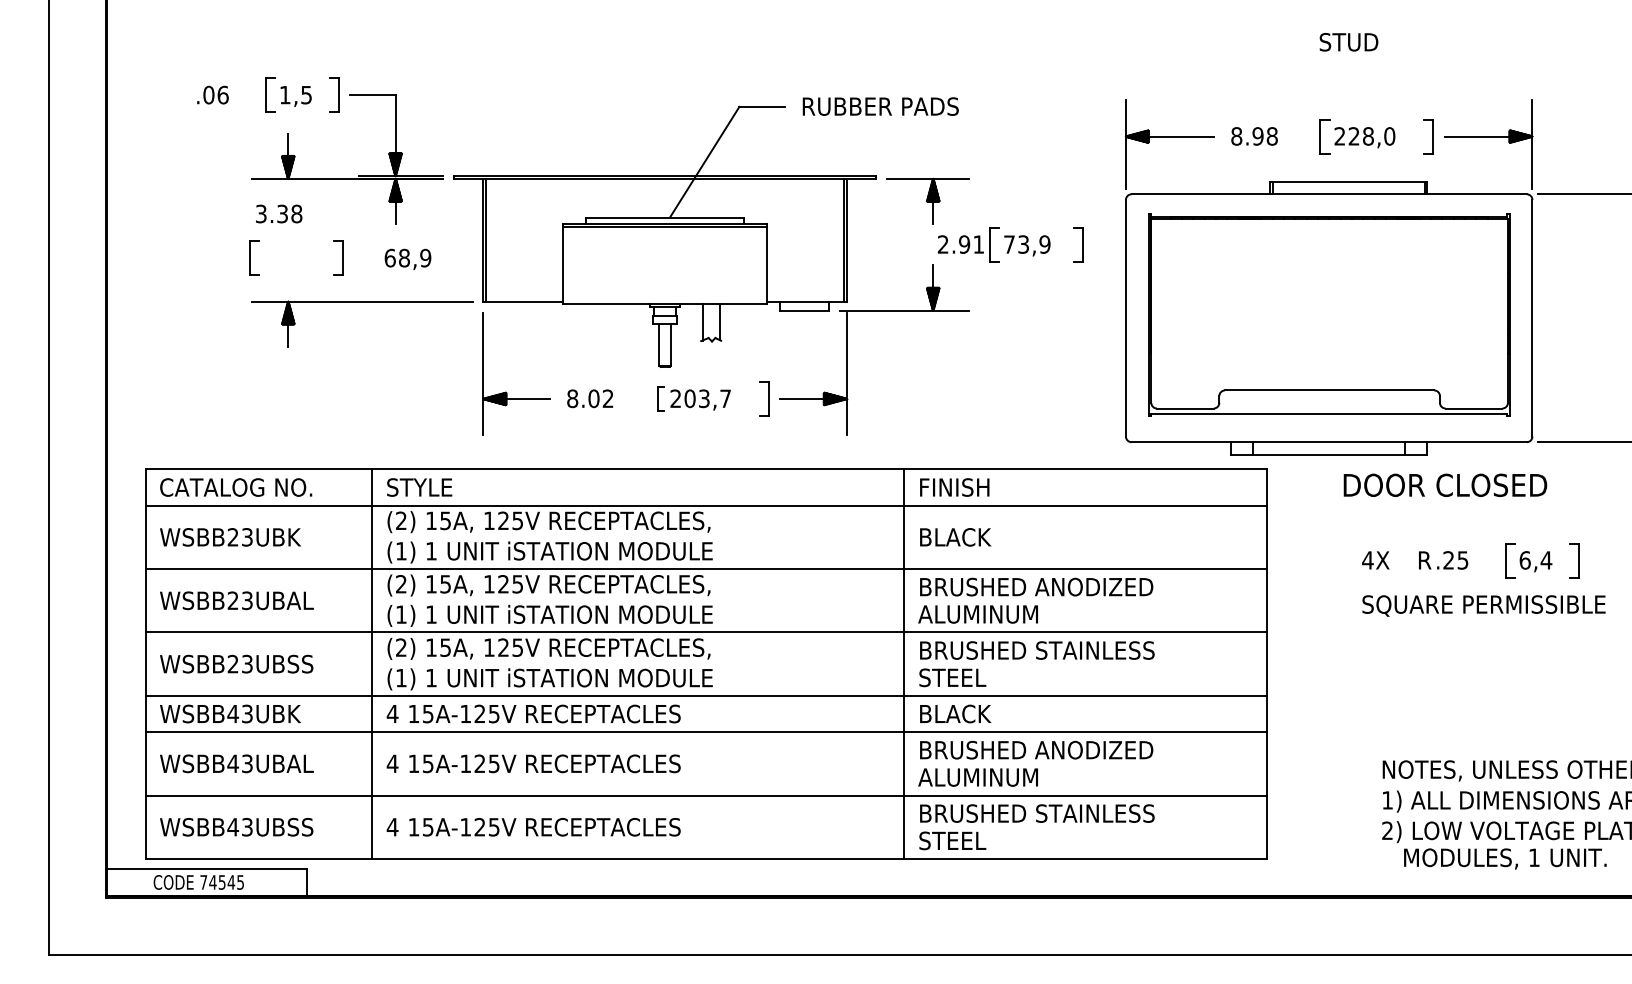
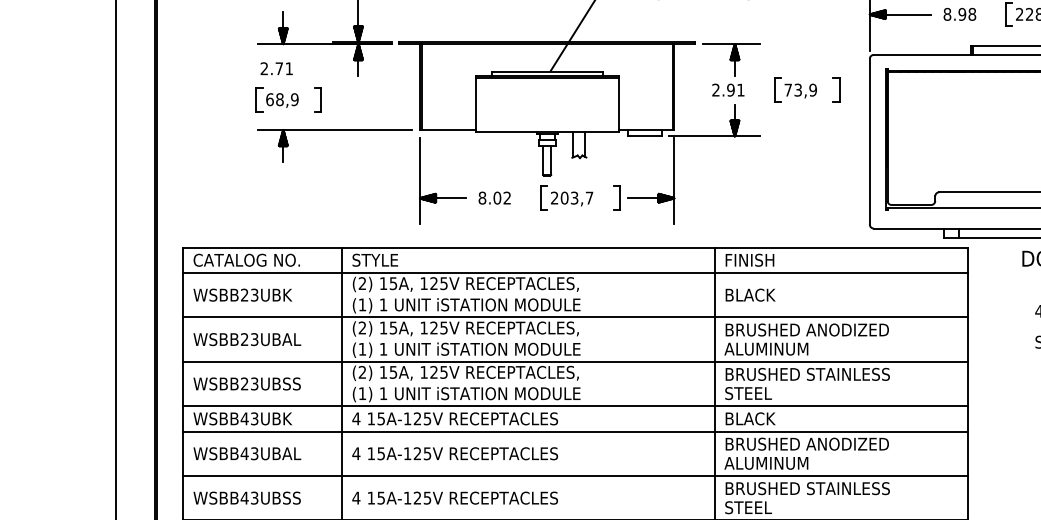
text: (279, 213) -> (277, 68), 3.38 -> 2.71
text: (960, 244) -> (728, 90), moved
text: (407, 258) -> (282, 99), moved
part: (660, 398) -> (543, 197), size x1.43

